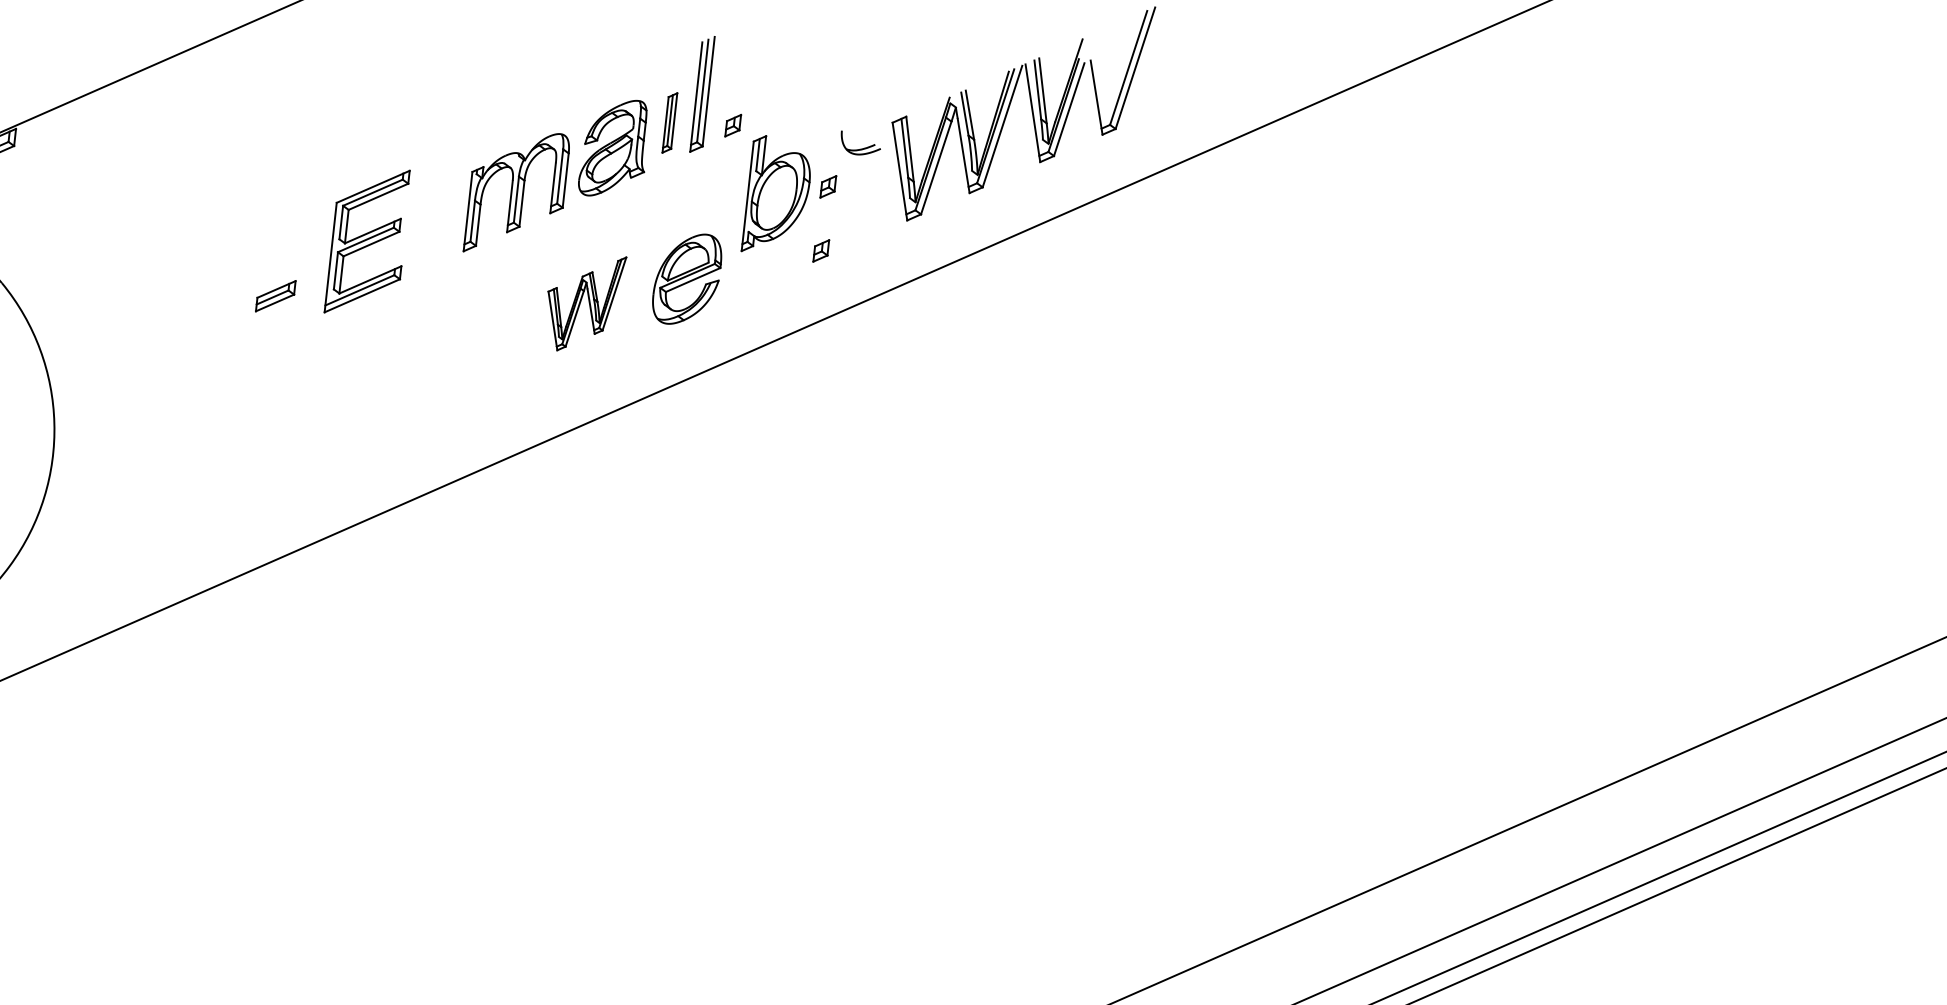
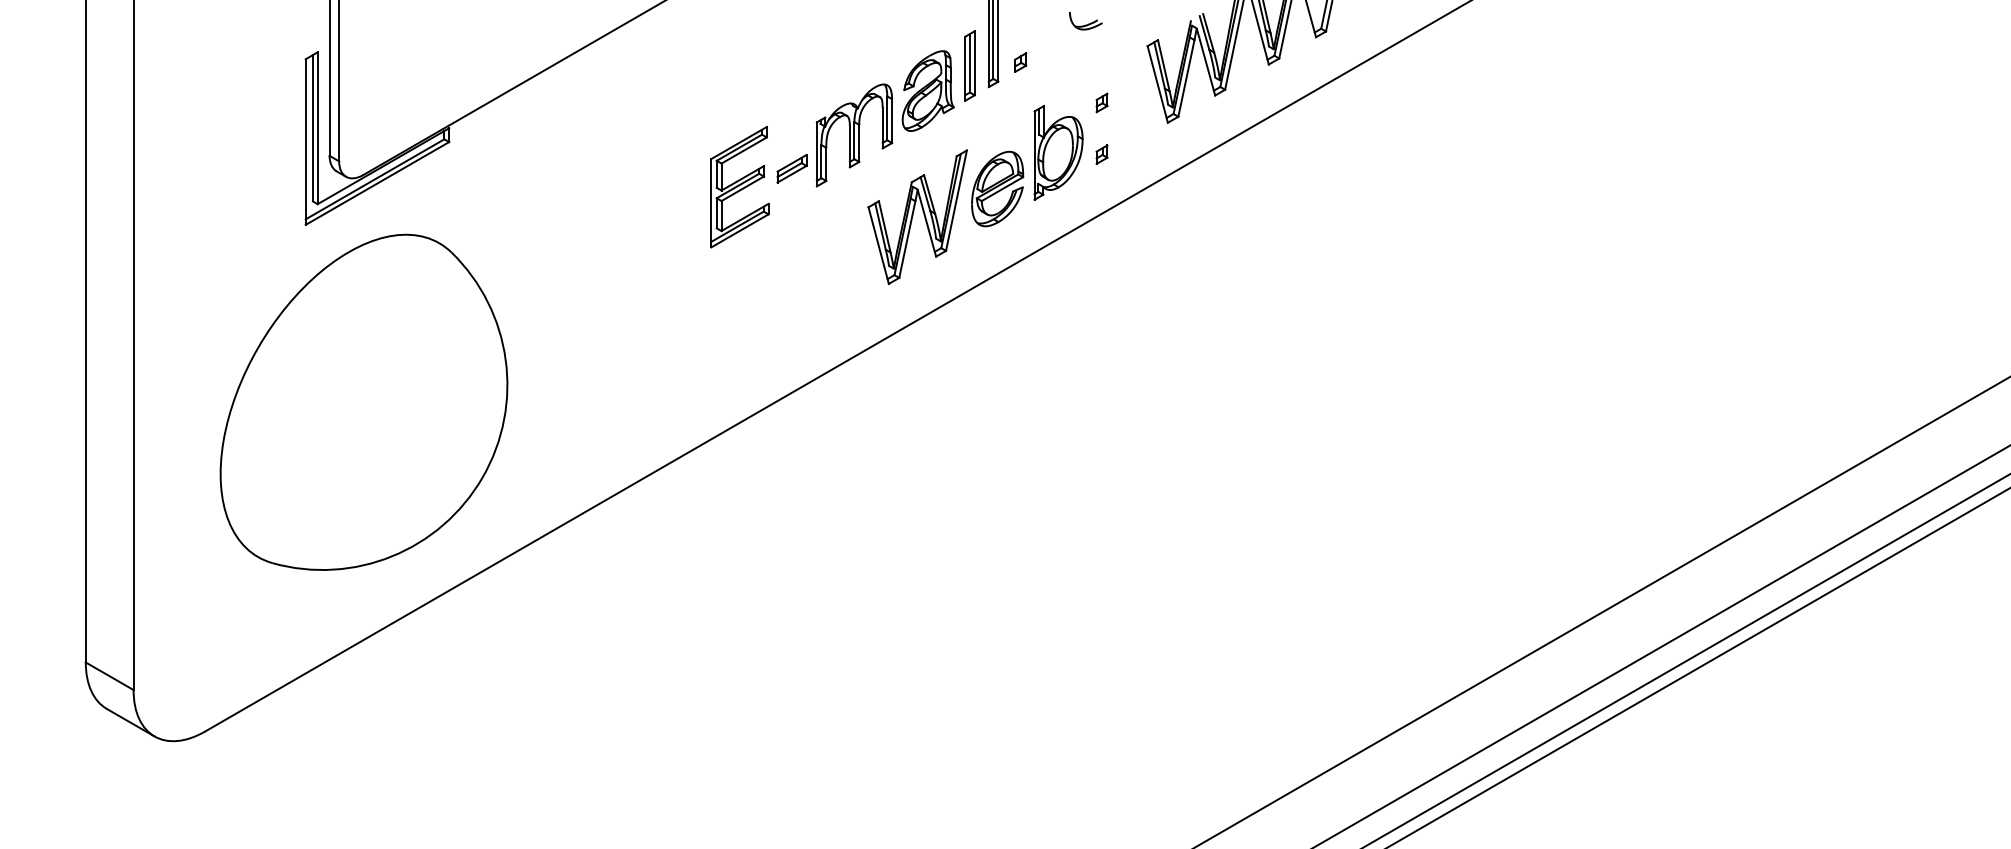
part: (669, 122) -> (969, 65), size x1.43
part: (859, 144) -> (1085, 21), moved
part: (777, 195) -> (1058, 152), moved
part: (275, 295) -> (791, 168), moved
part: (584, 302) -> (917, 216), size x1.67

